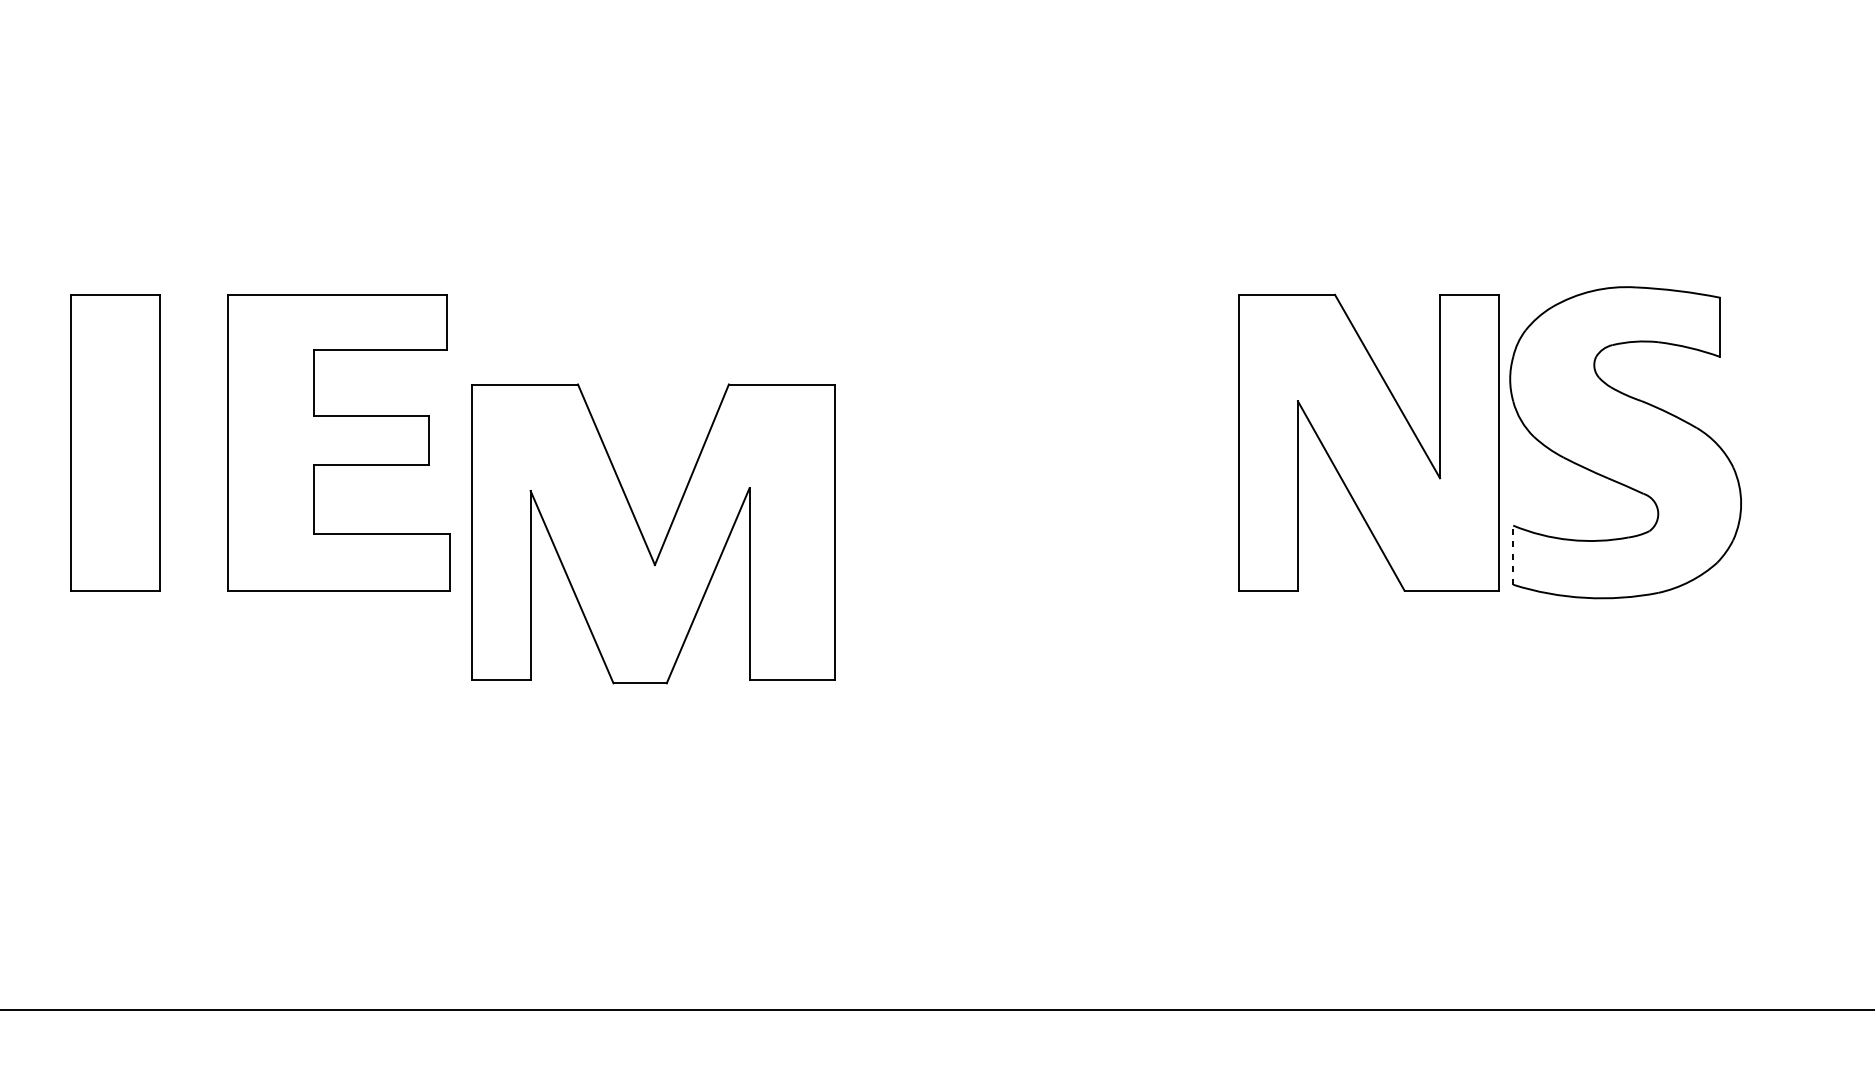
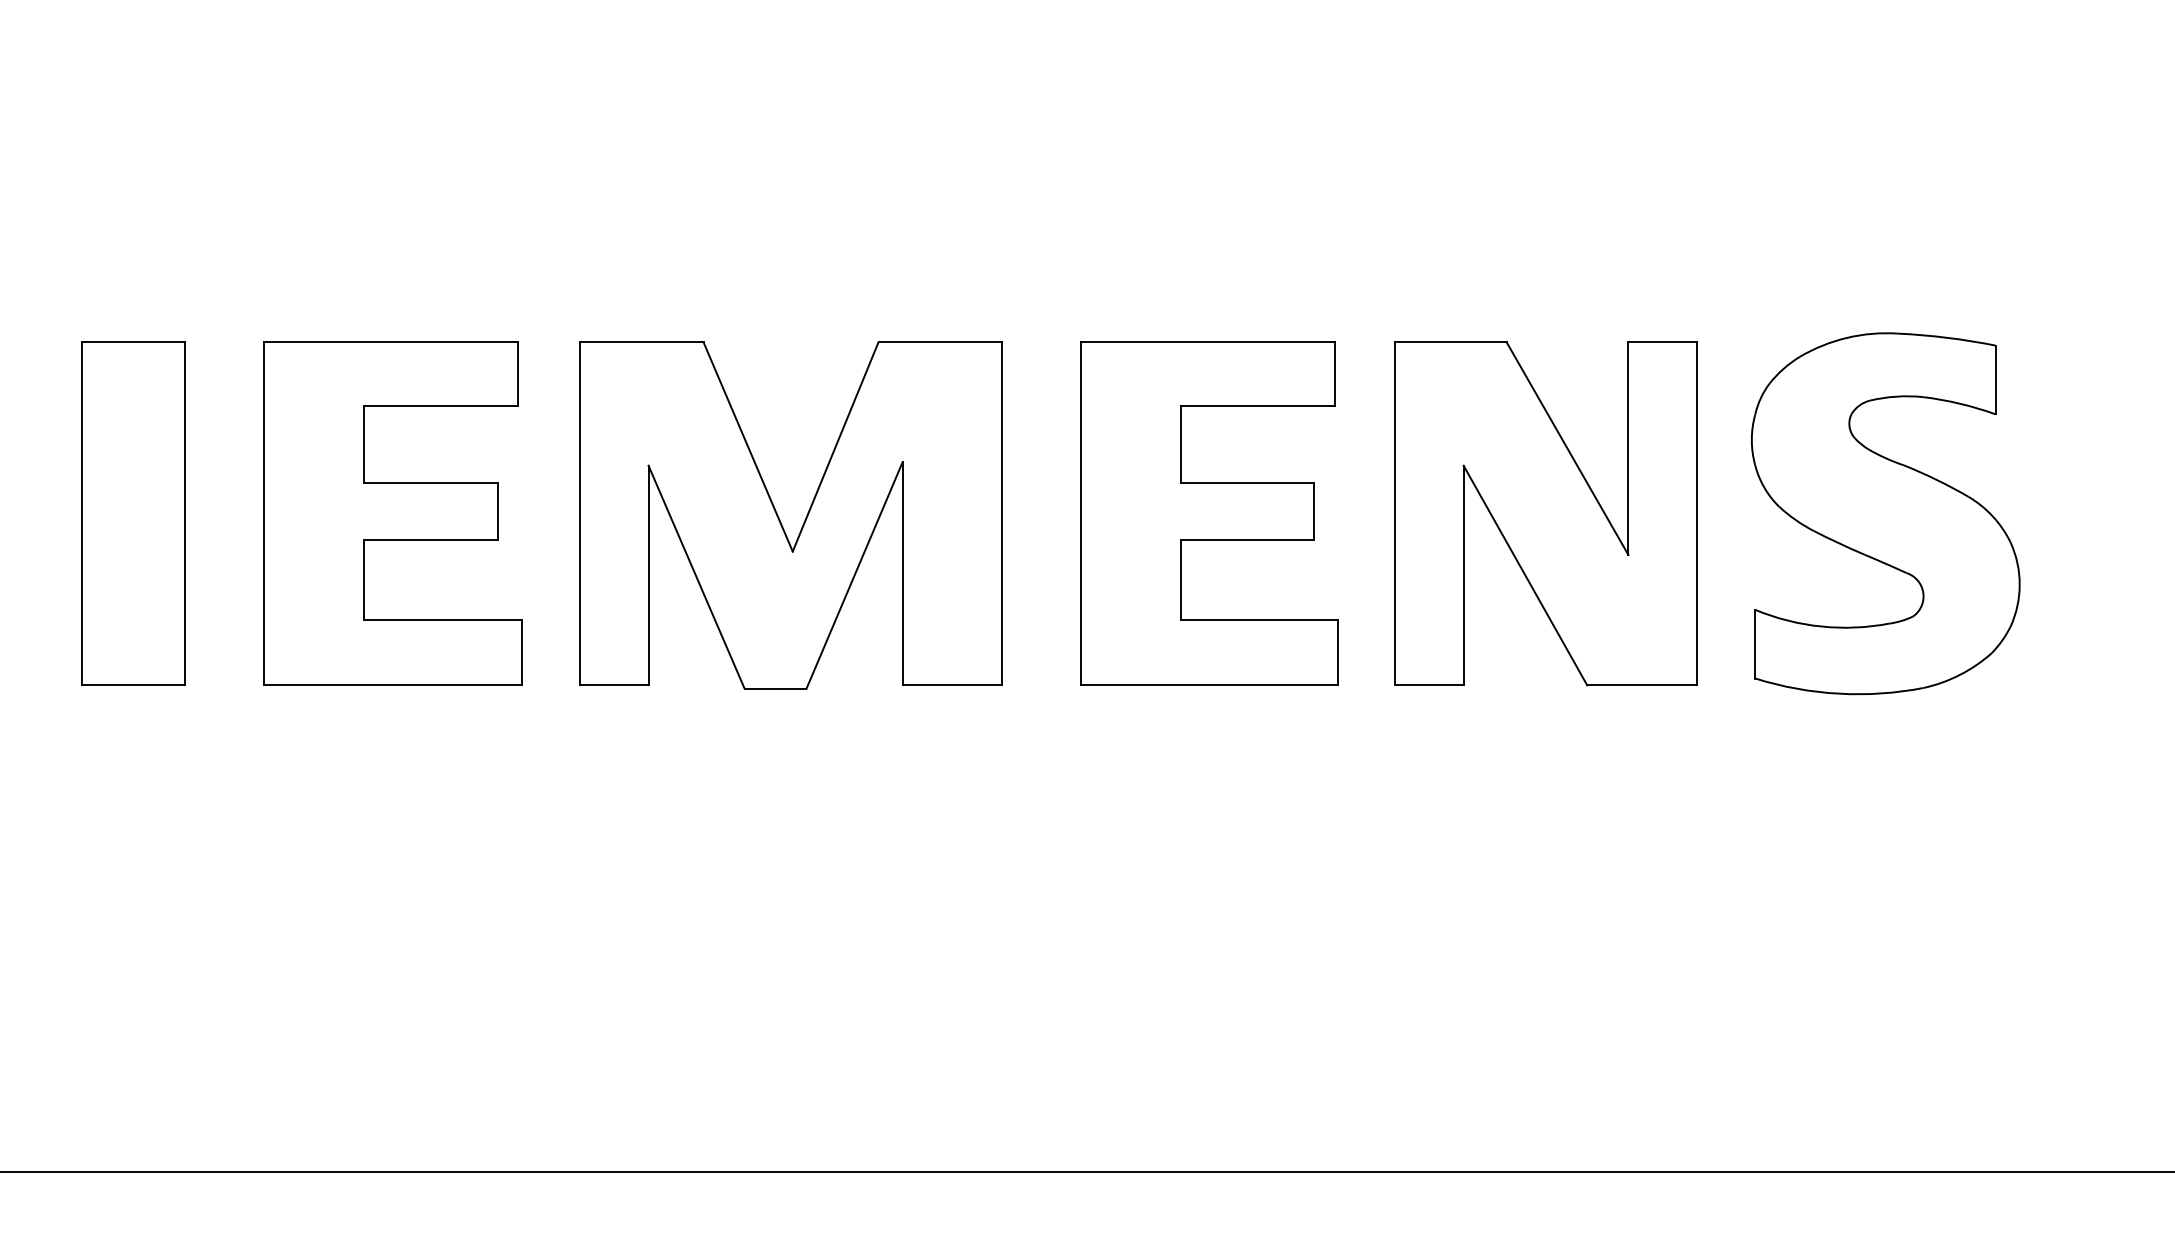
part: (1042, 442) -> (1209, 513), added
part: (1368, 442) -> (1545, 513), moved
part: (644, 537) -> (780, 519), moved
line: (1513, 554) -> (1755, 643), dashed -> solid

